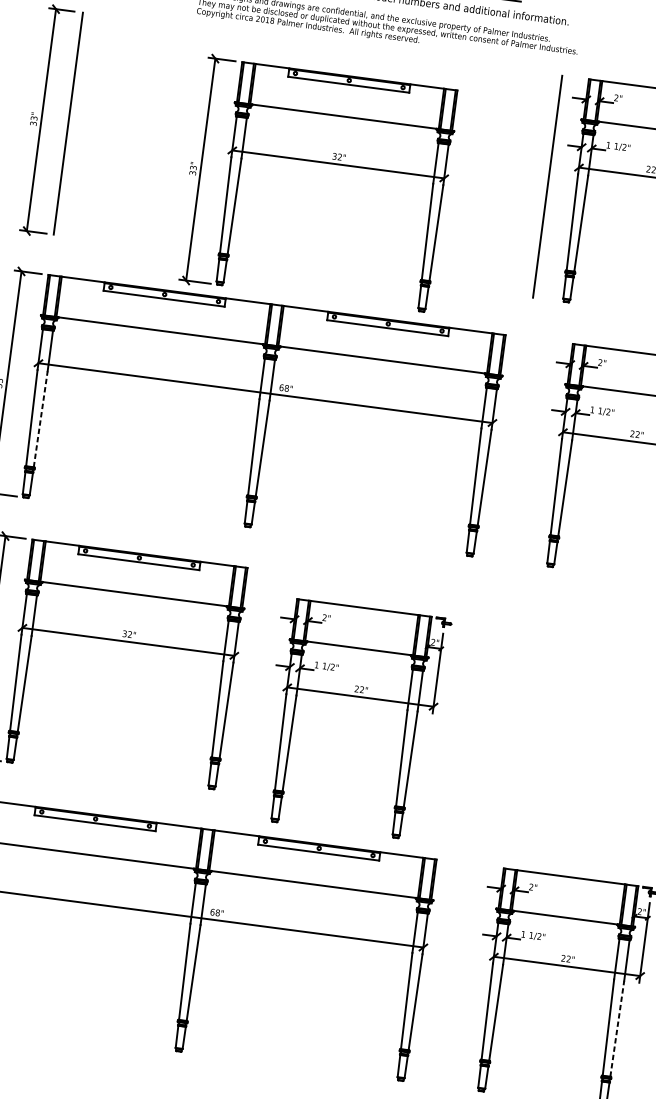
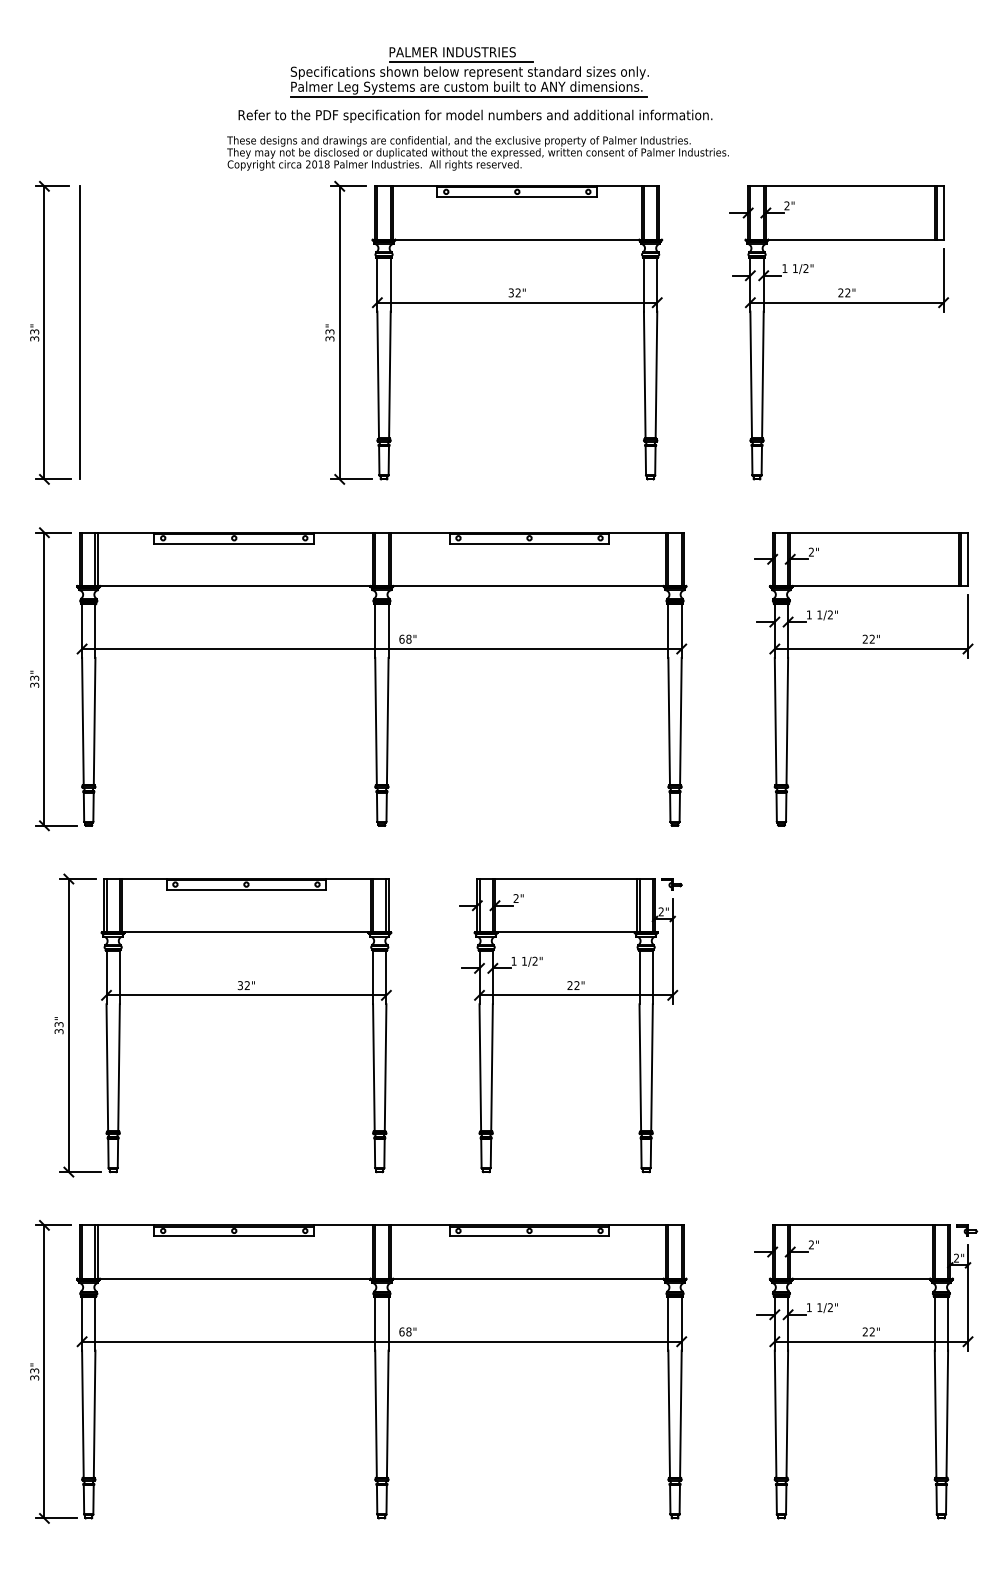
part: (320, 162) -> (494, 303), moved
line: (547, 186) -> (712, 332), removed
line: (40, 418) -> (94, 720), dashed -> solid
part: (356, 696) -> (570, 995), moved
line: (617, 1028) -> (947, 1413), dashed -> solid

